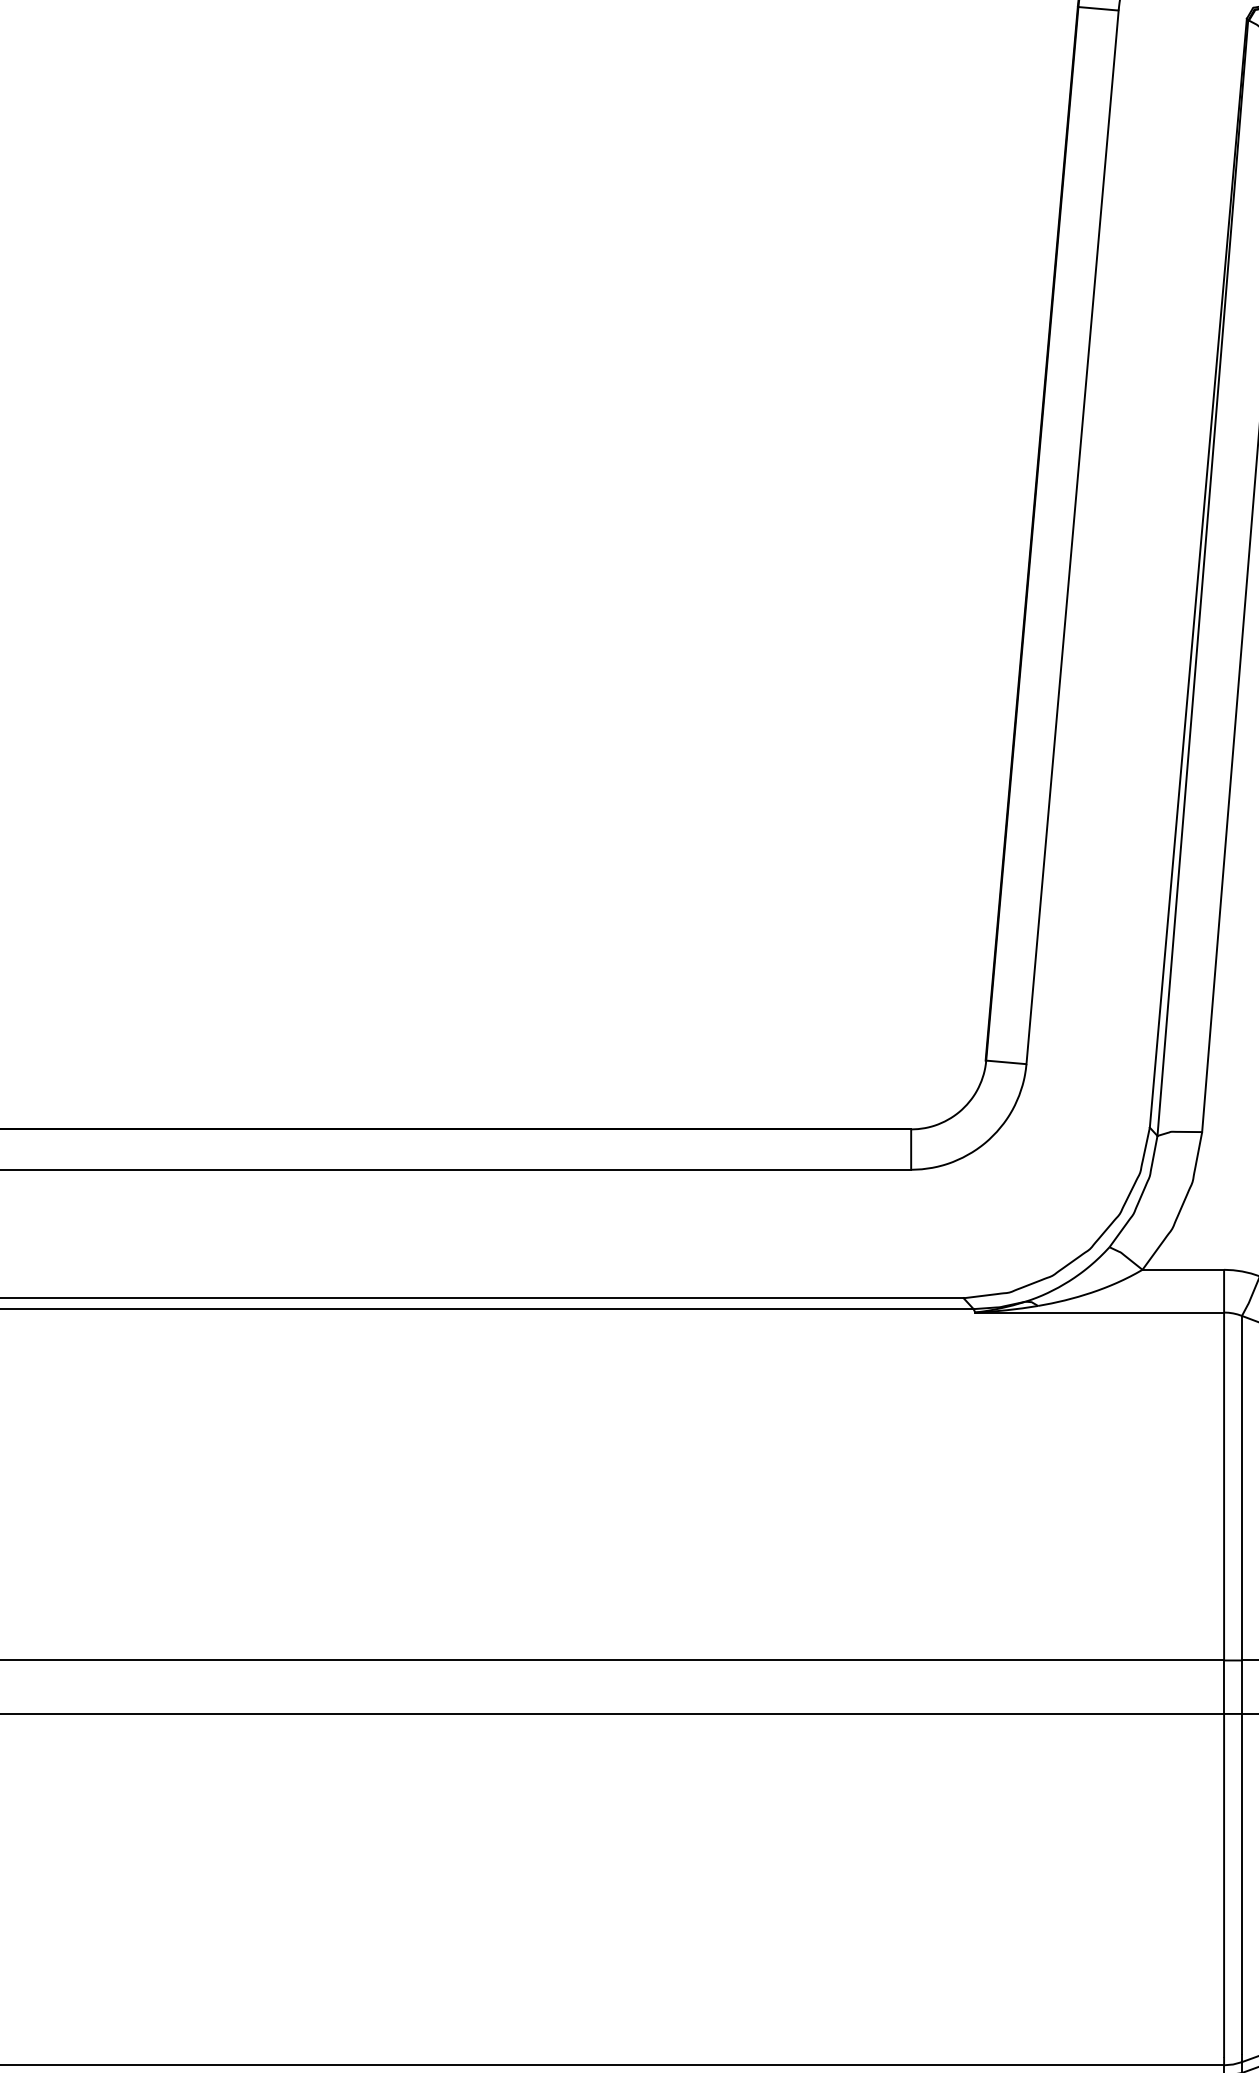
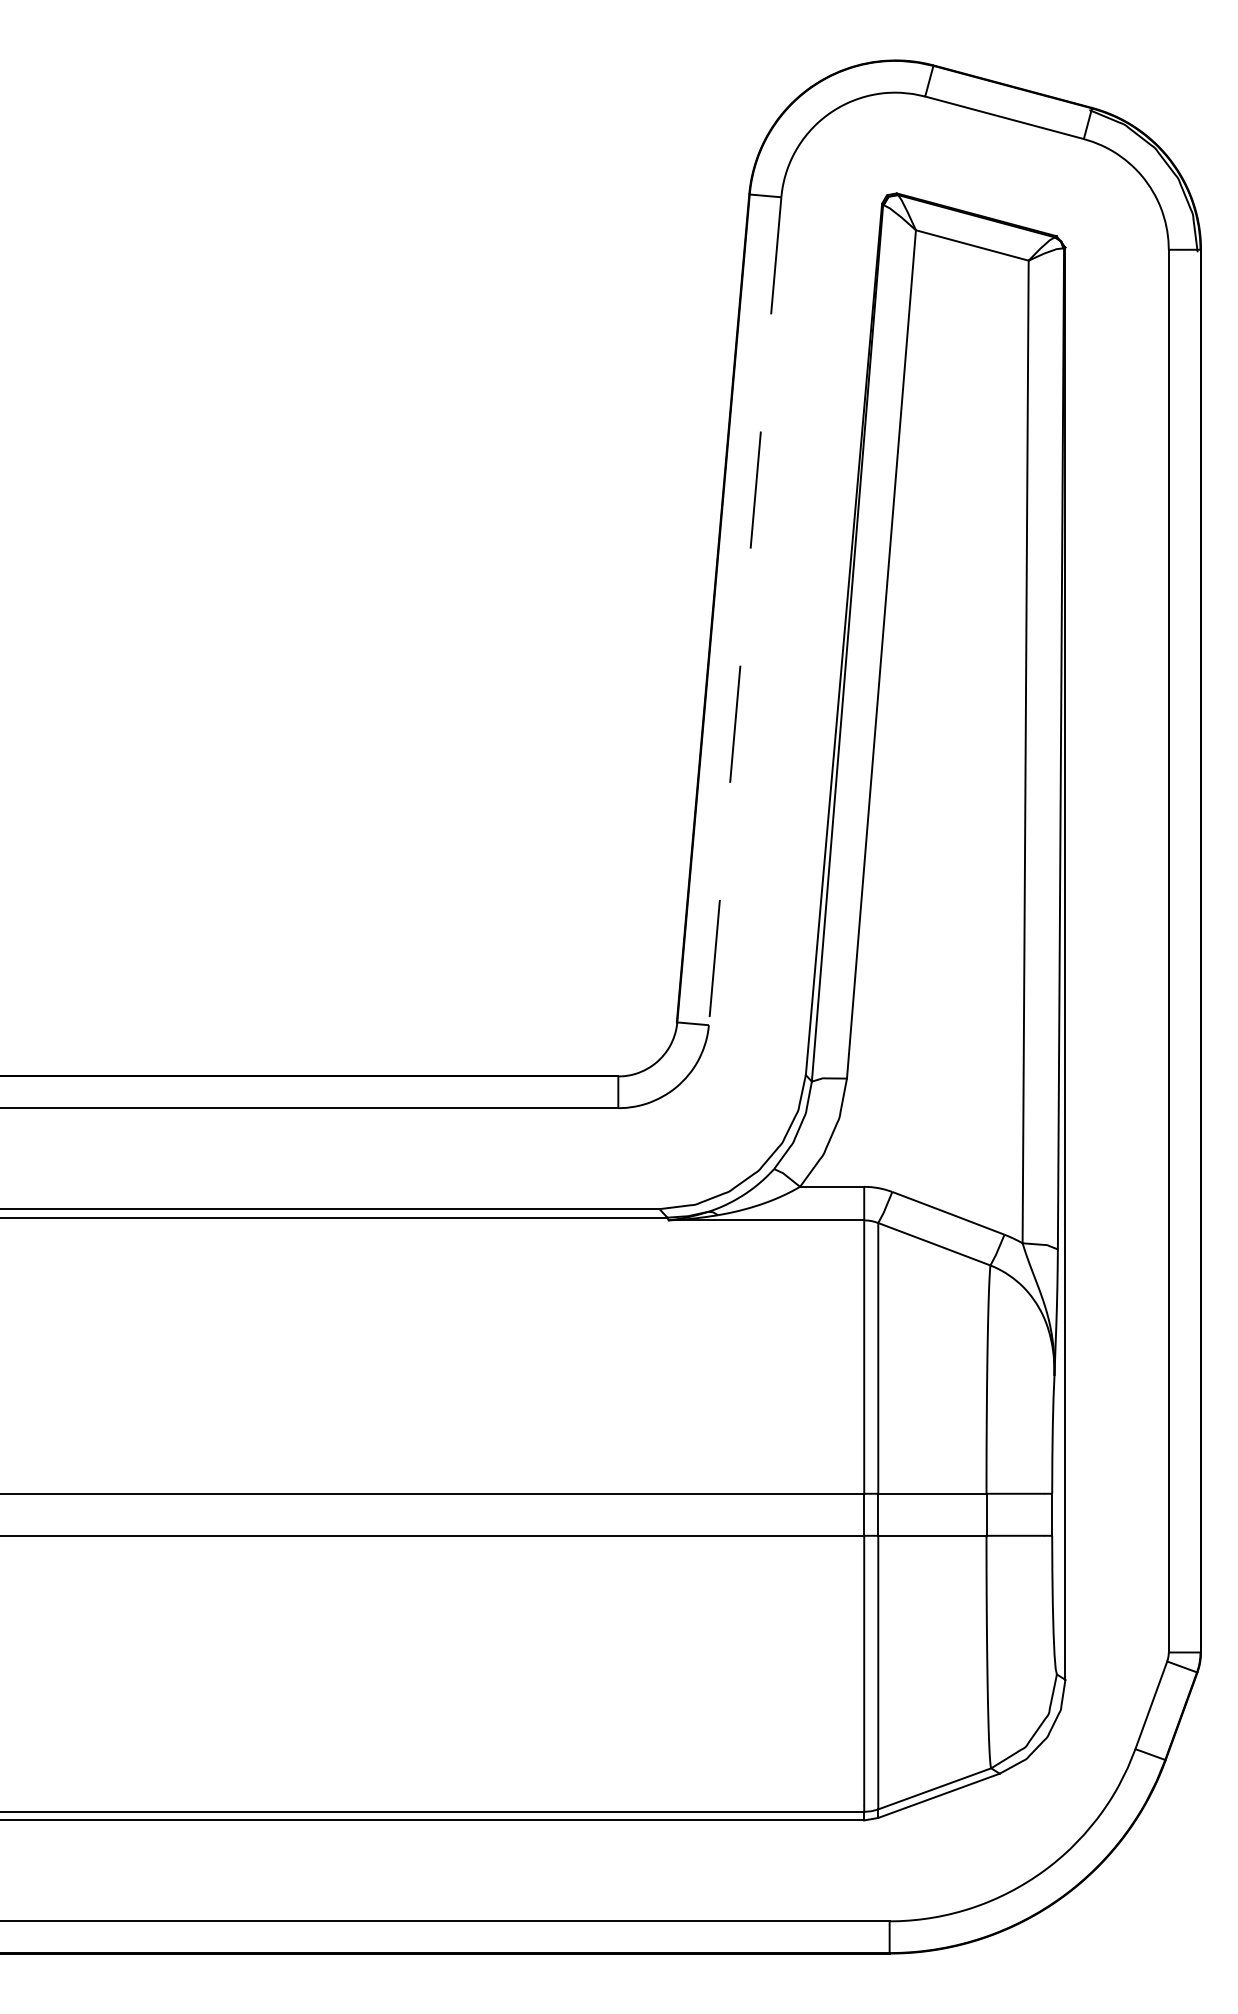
line: (1073, 537) -> (745, 611), solid -> dashed

